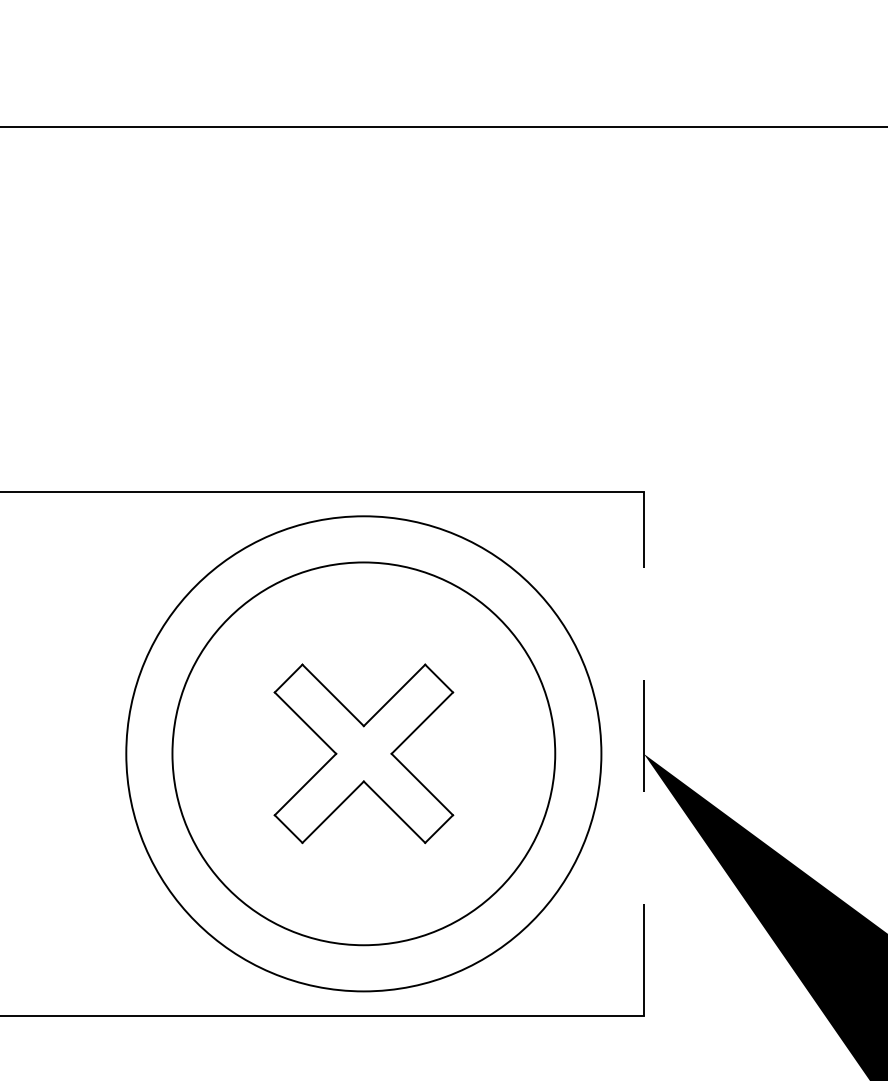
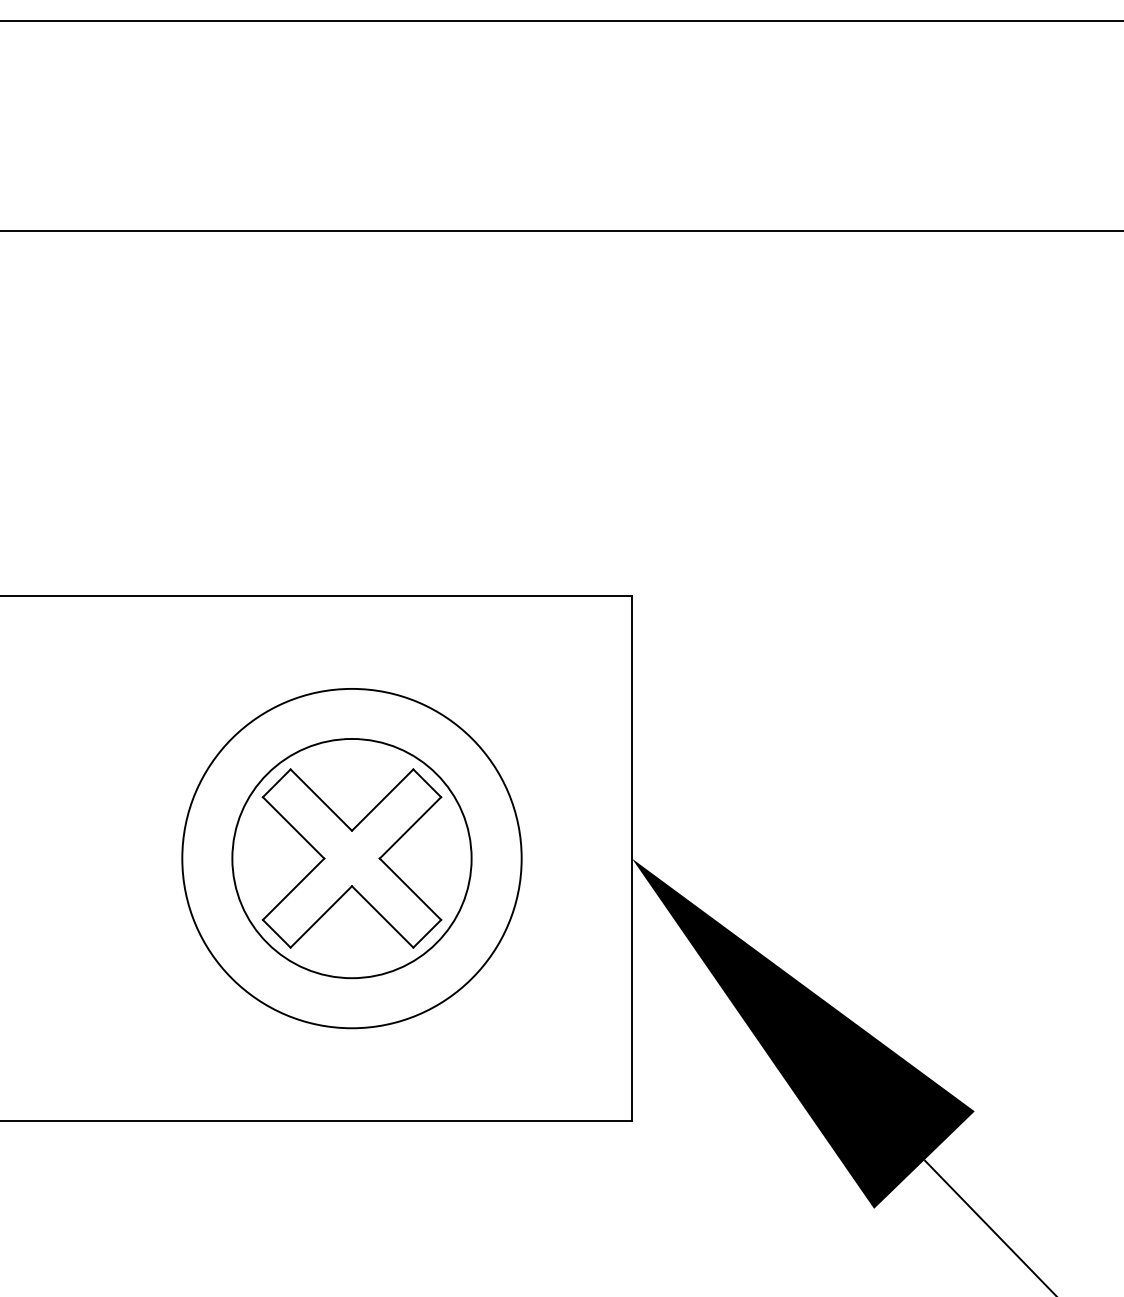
circle: (363, 753) -> (351, 858), size x0.62
circle: (363, 753) -> (351, 858), size x0.71
line: (644, 753) -> (632, 858), dashed -> solid

